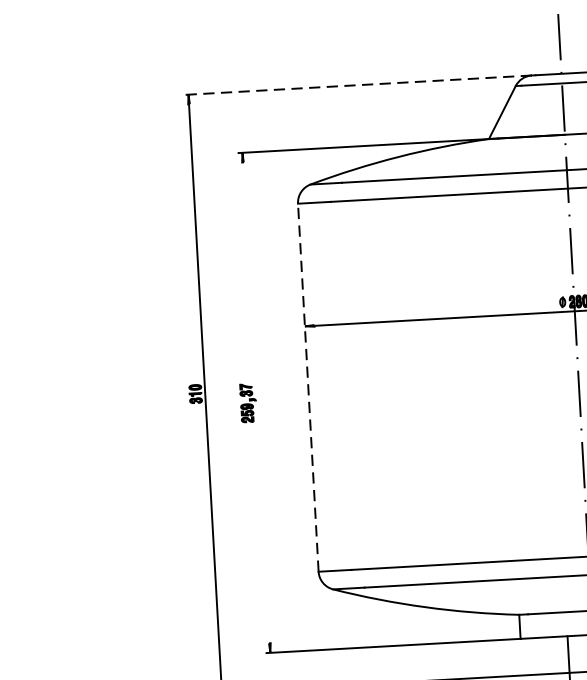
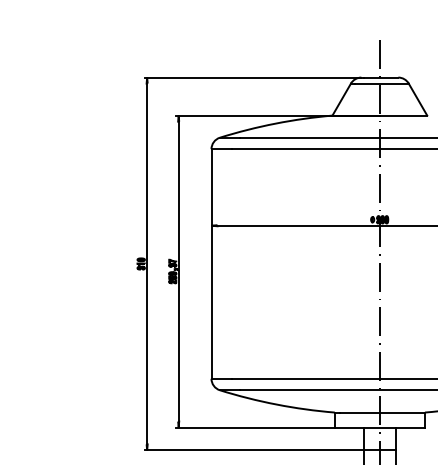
line: (357, 85) -> (252, 77), dashed -> solid
line: (308, 386) -> (211, 263), dashed -> solid
line: (256, 402) -> (178, 271), added

